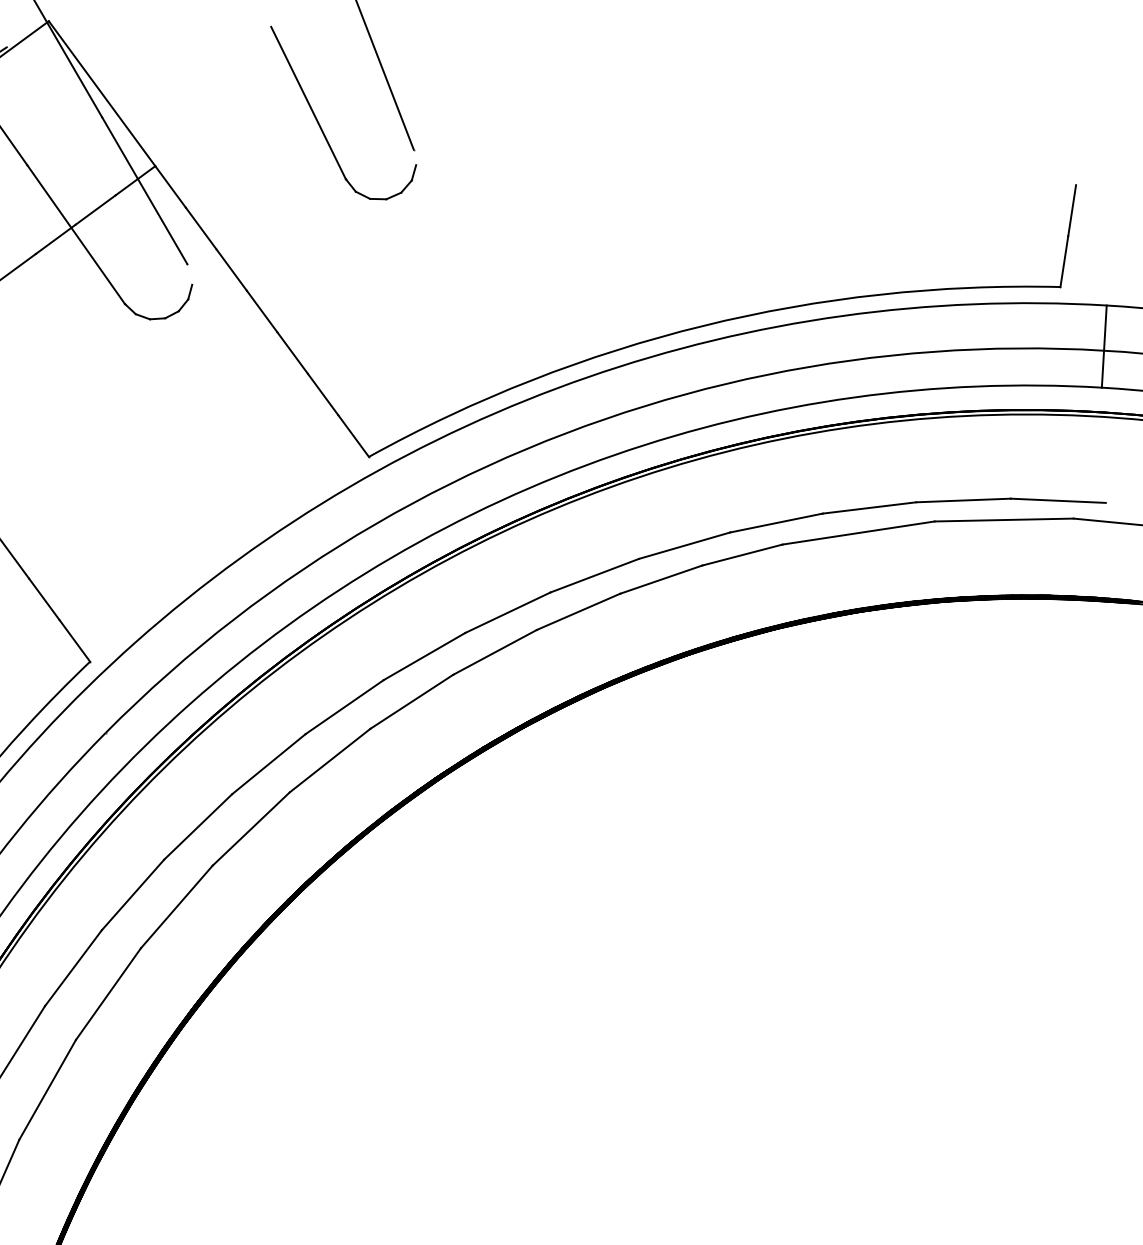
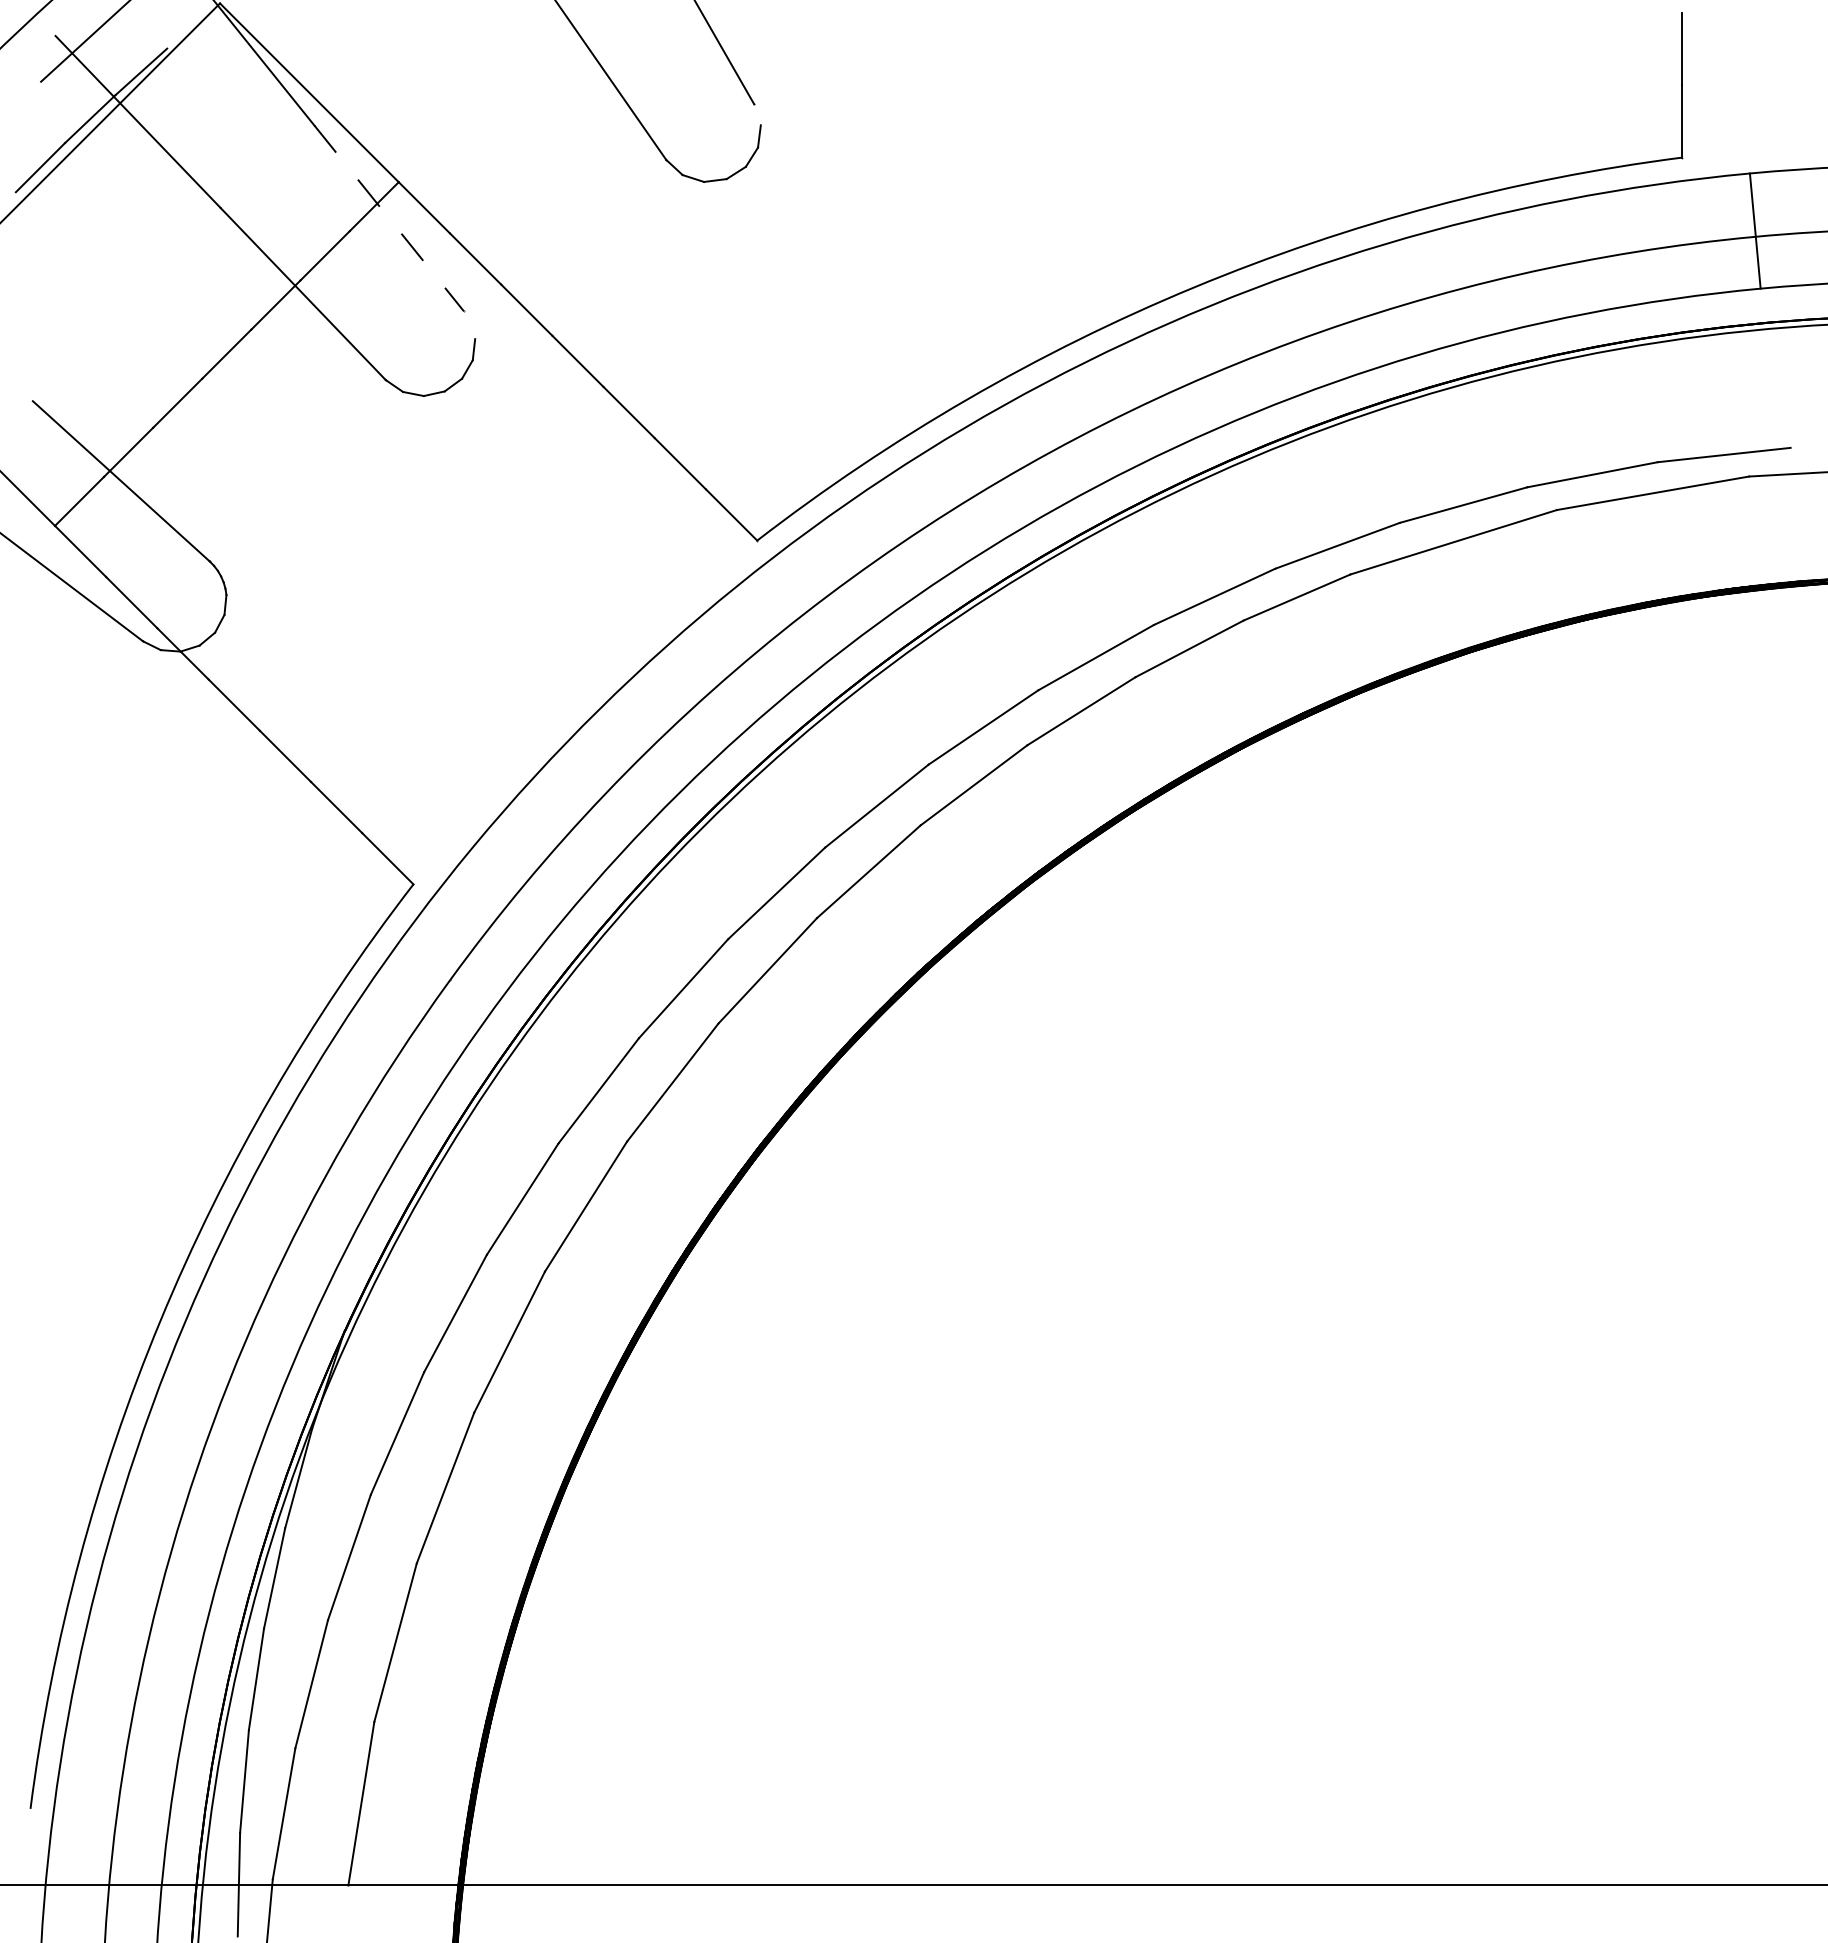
line: (144, 190) -> (389, 218), solid -> dashed

